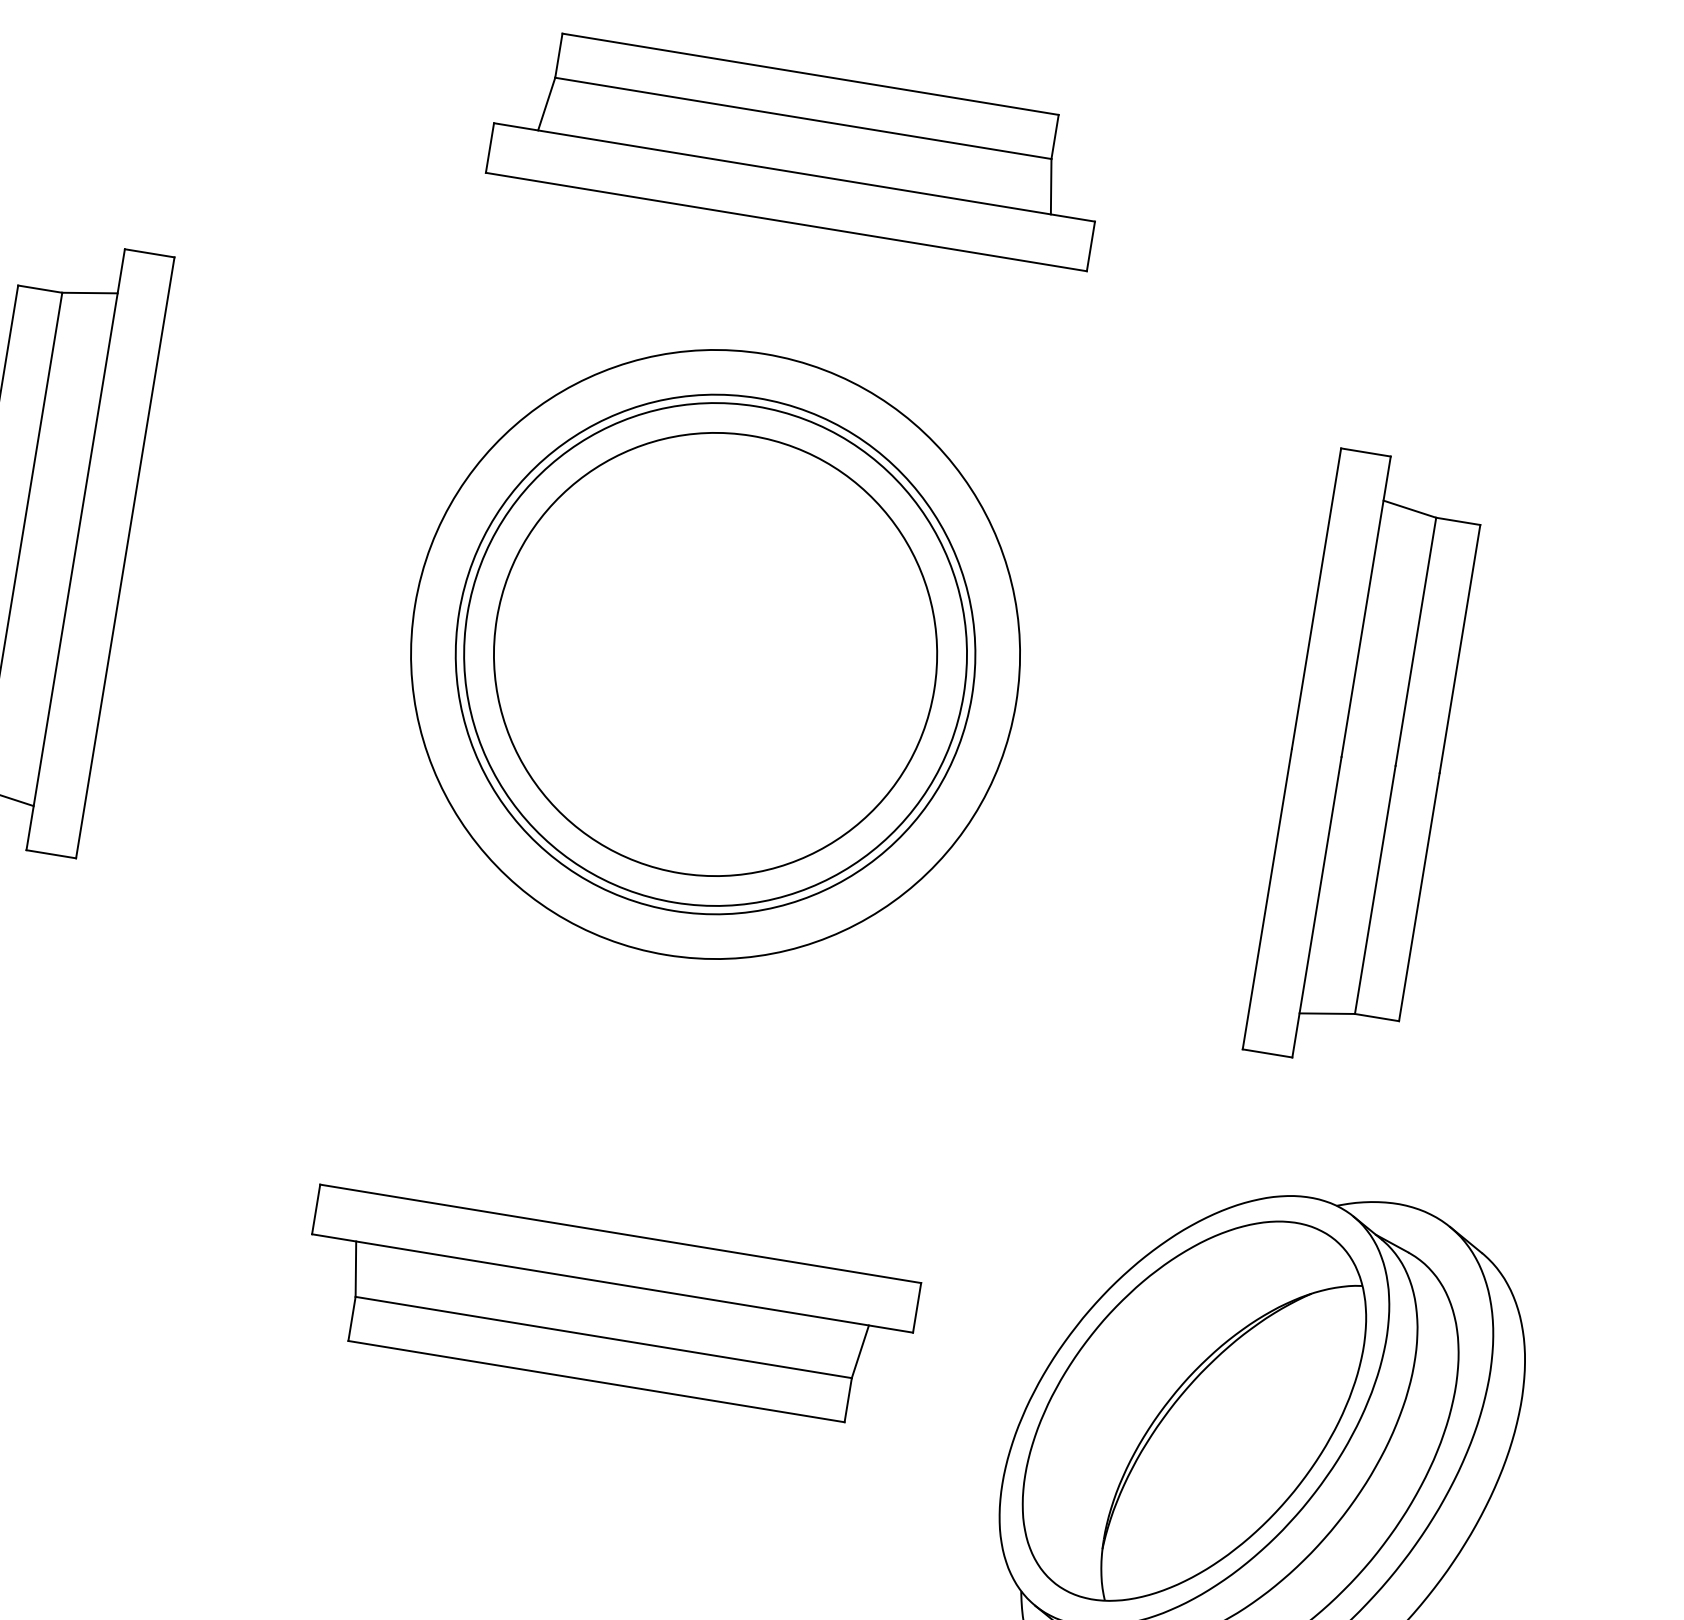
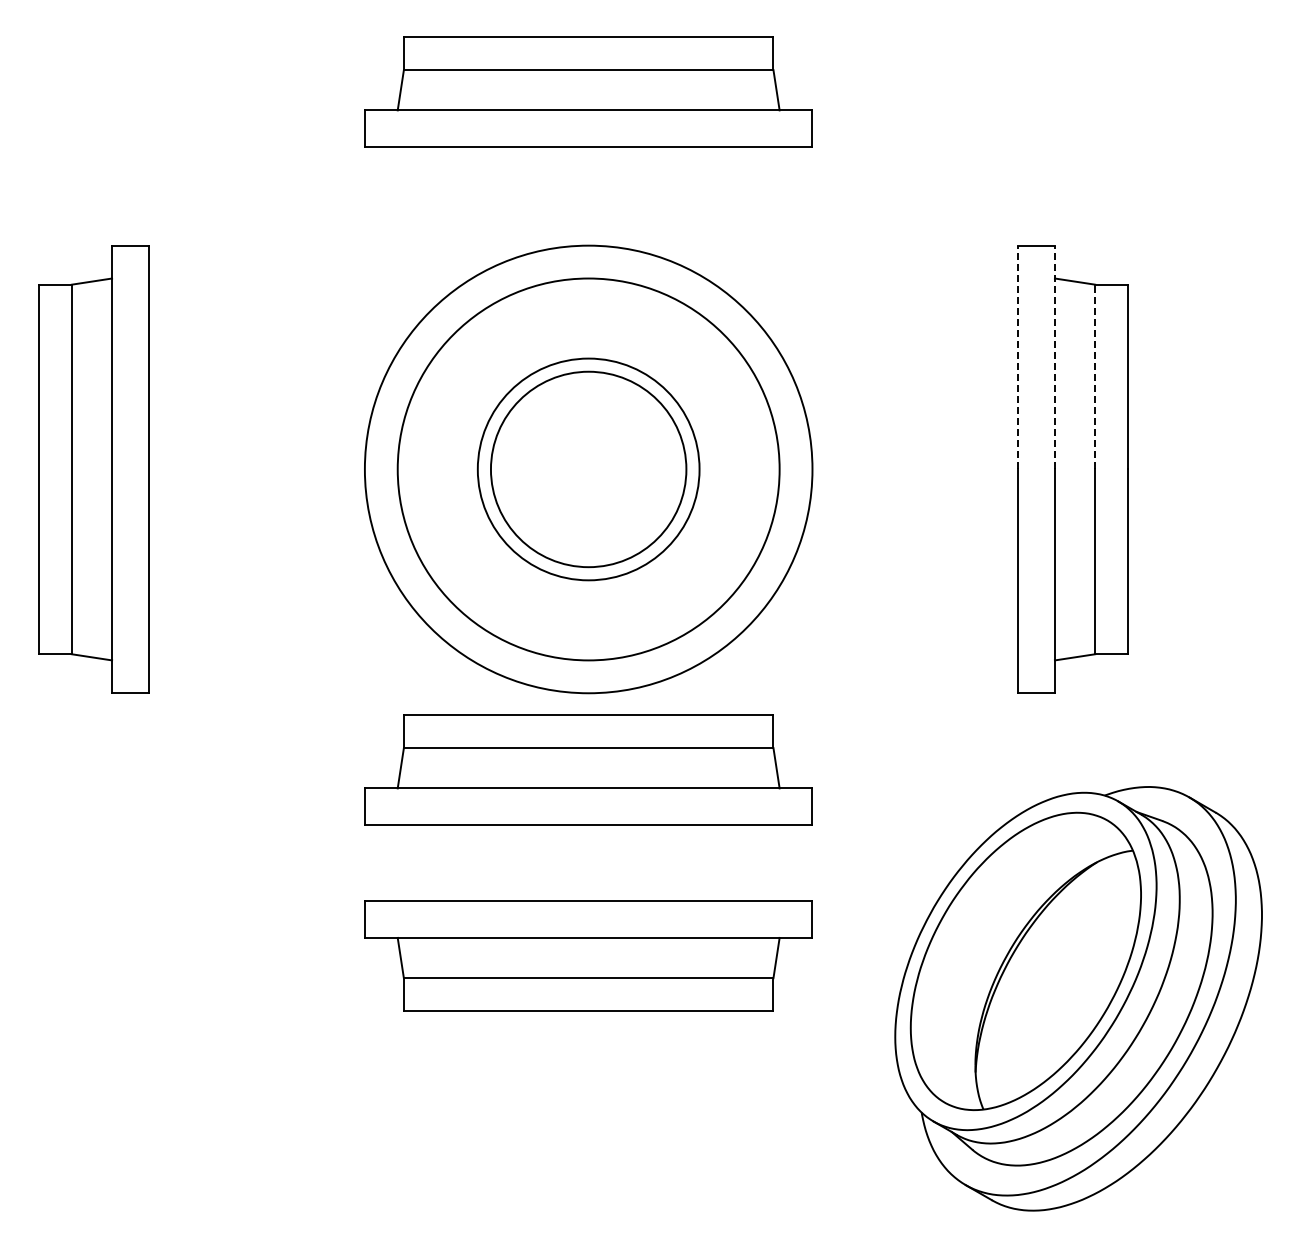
line: (1315, 598) -> (1017, 357), solid -> dashed
line: (1365, 606) -> (1054, 357), solid -> dashed
line: (1416, 641) -> (1095, 376), solid -> dashed
circle: (715, 654) -> (588, 469), size x0.6
circle: (715, 654) -> (588, 469), size x0.6
part: (649, 1057) -> (588, 769), added

